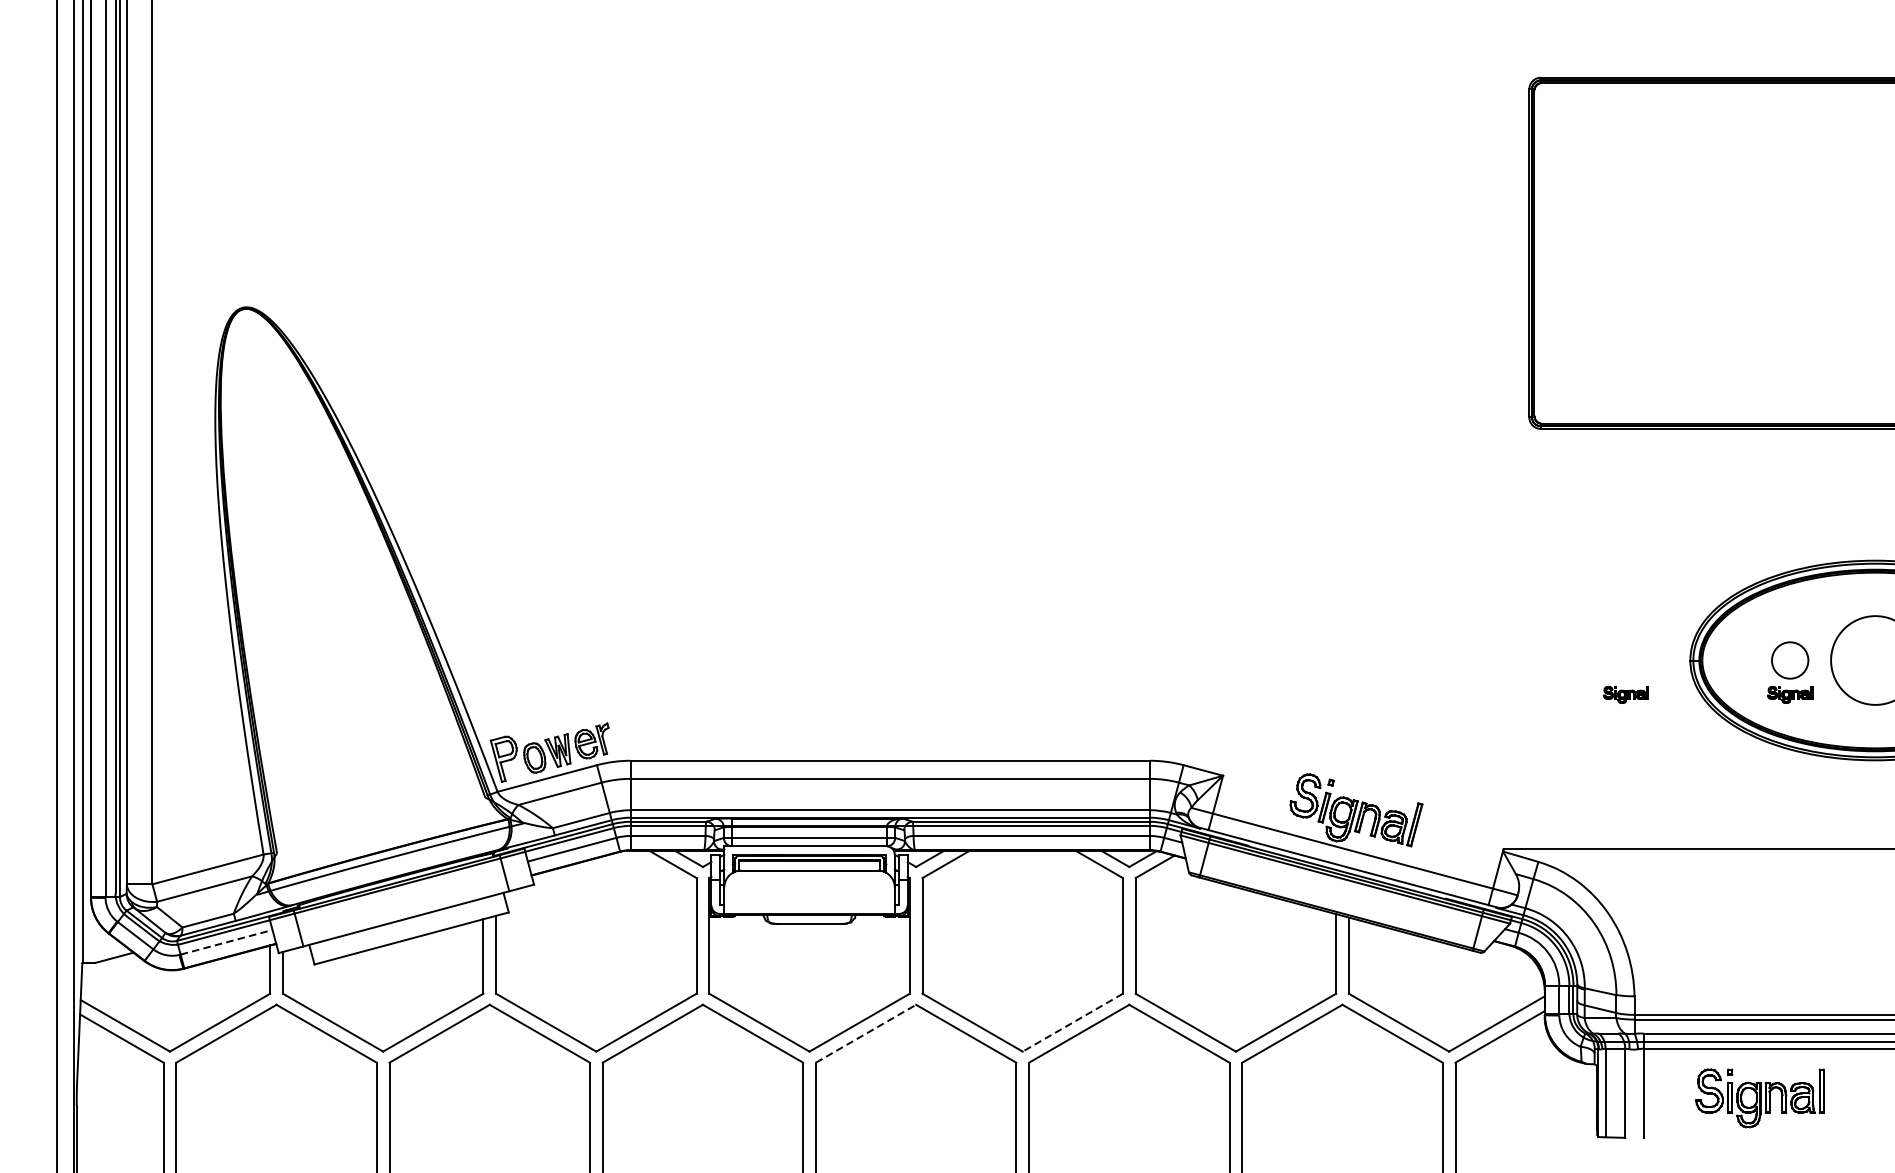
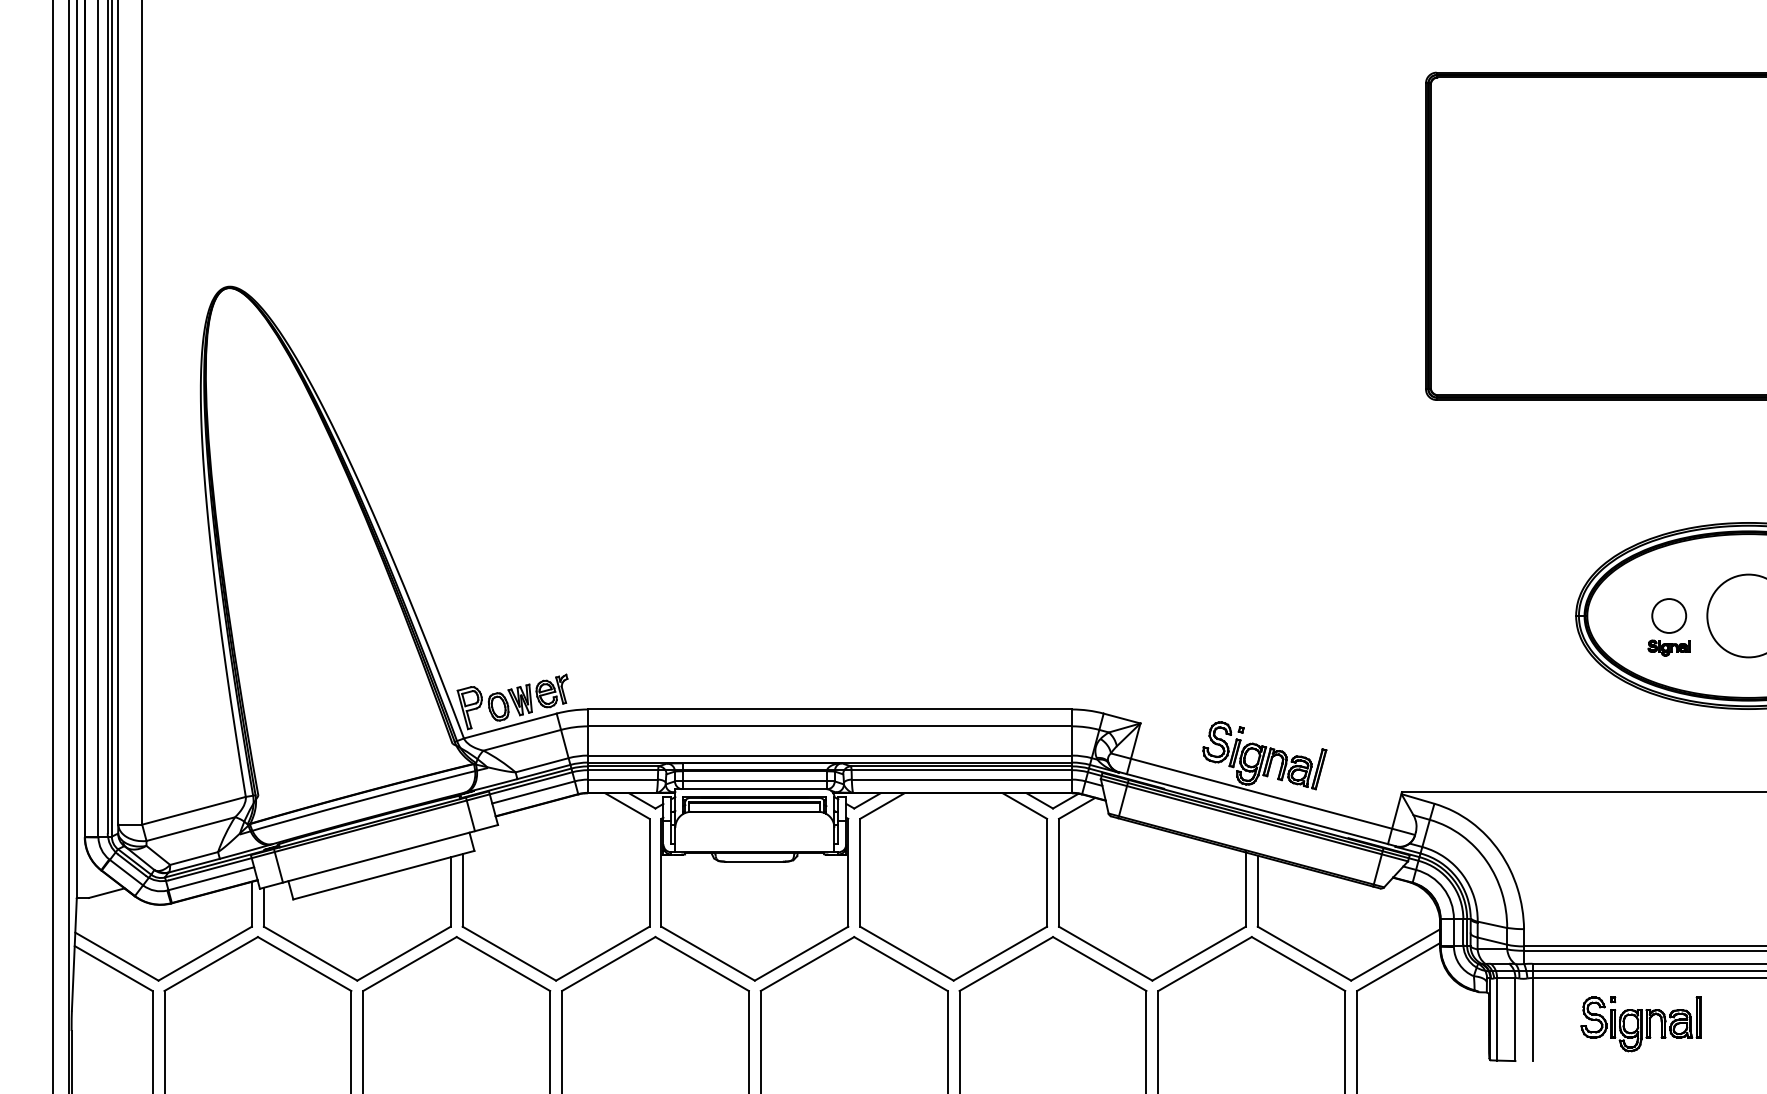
part: (1625, 694) -> (1515, 647), removed
line: (226, 942) -> (211, 878), dashed -> solid
line: (1072, 1022) -> (1000, 953), dashed -> solid
line: (865, 1034) -> (807, 964), dashed -> solid

